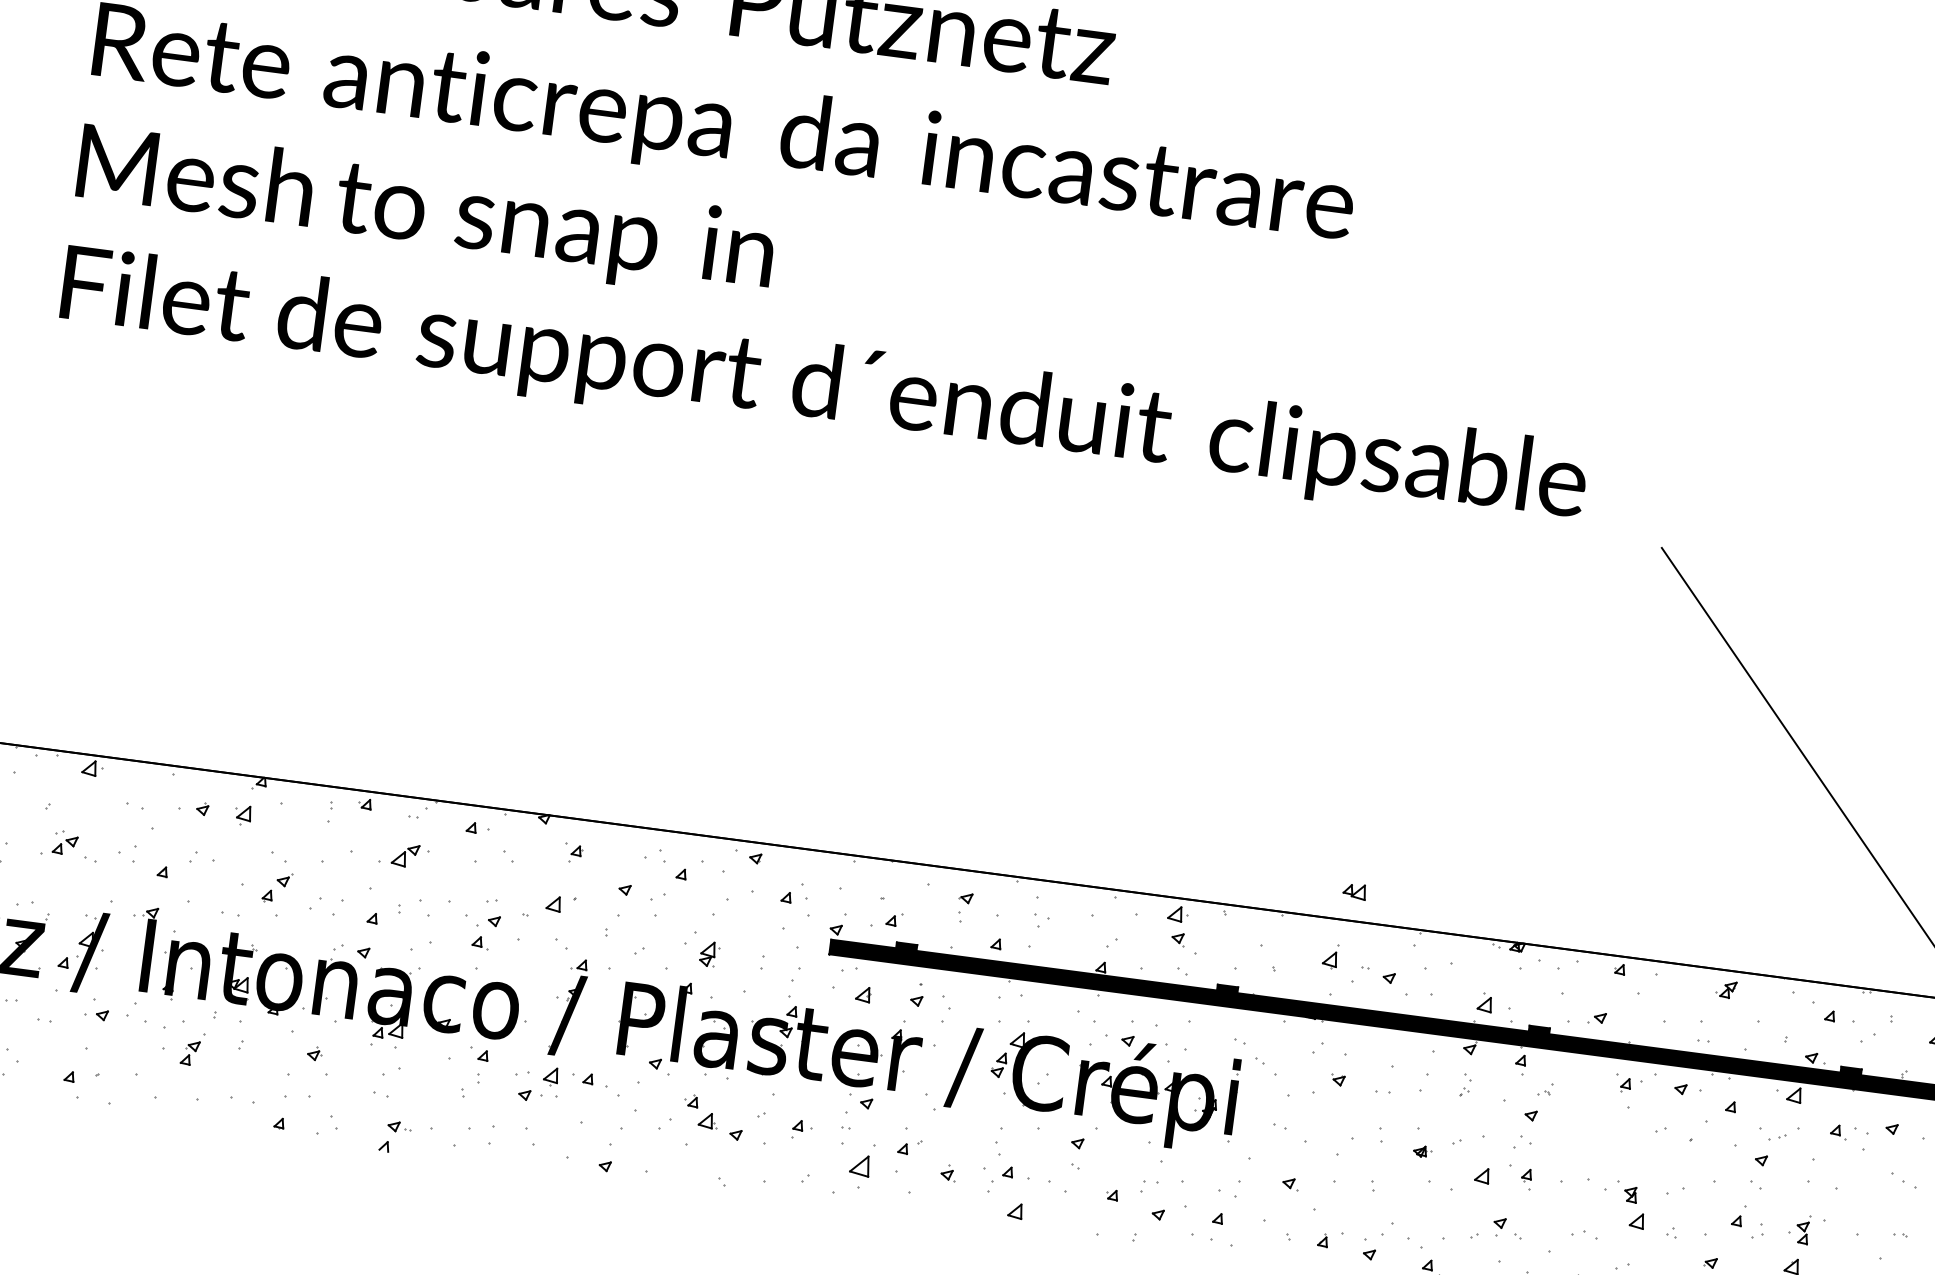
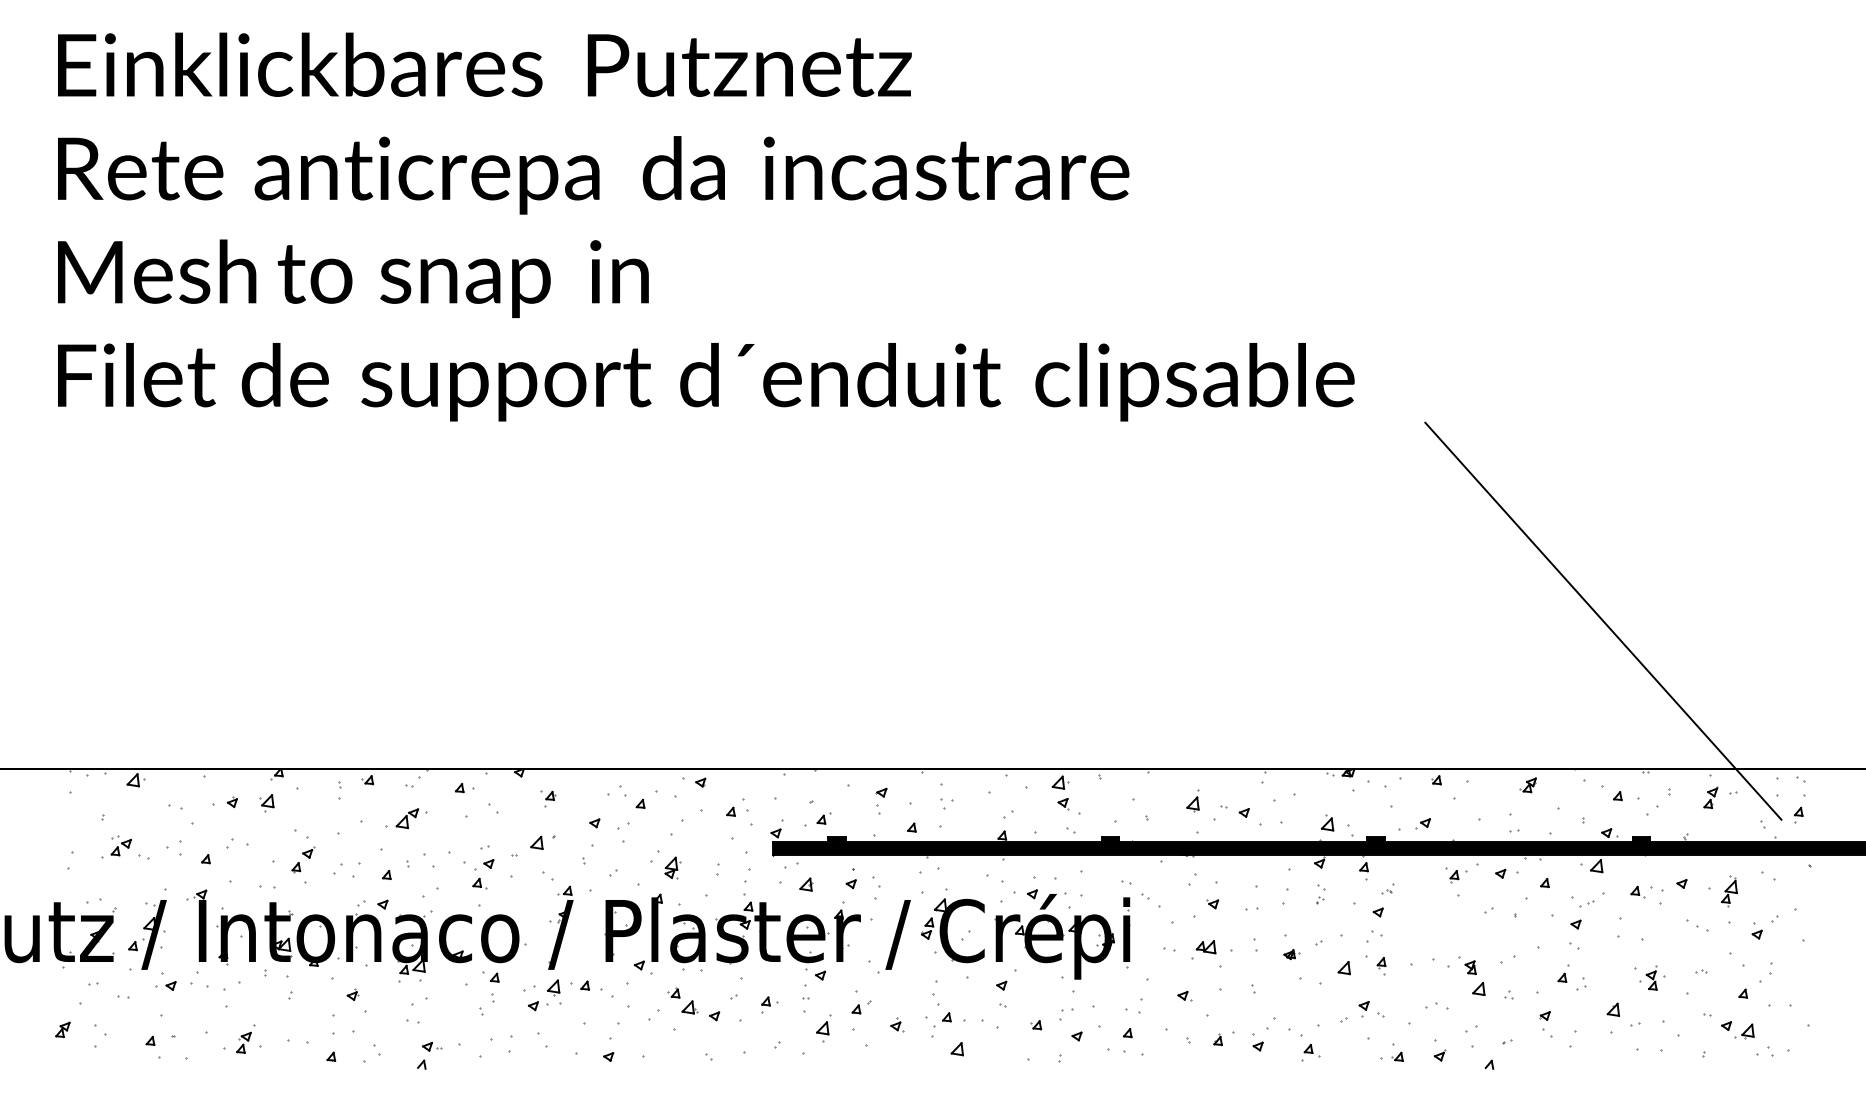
part: (1354, 891) -> (1205, 947), moved
part: (192, 1048) -> (245, 1038), moved
part: (861, 1166) -> (823, 1028), size x0.71
part: (1799, 1228) -> (1648, 977), moved

